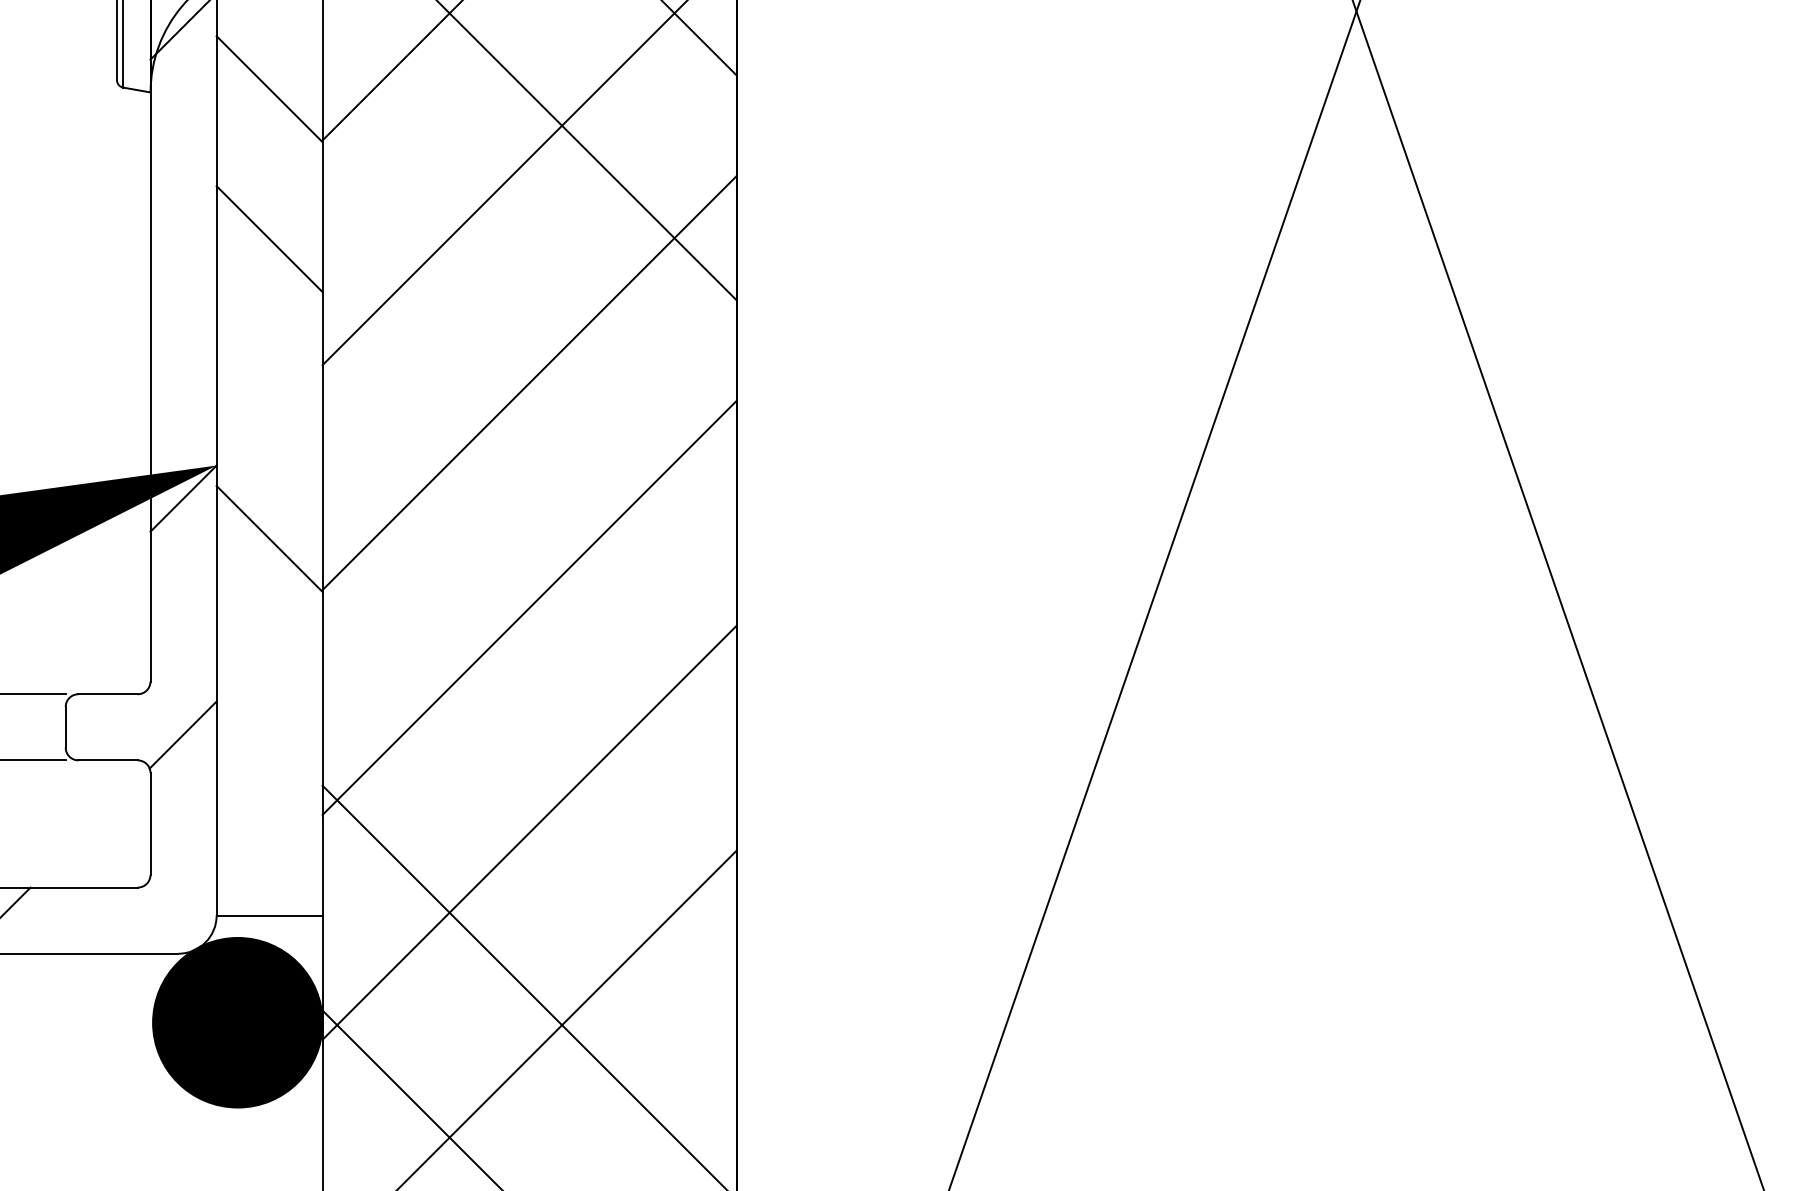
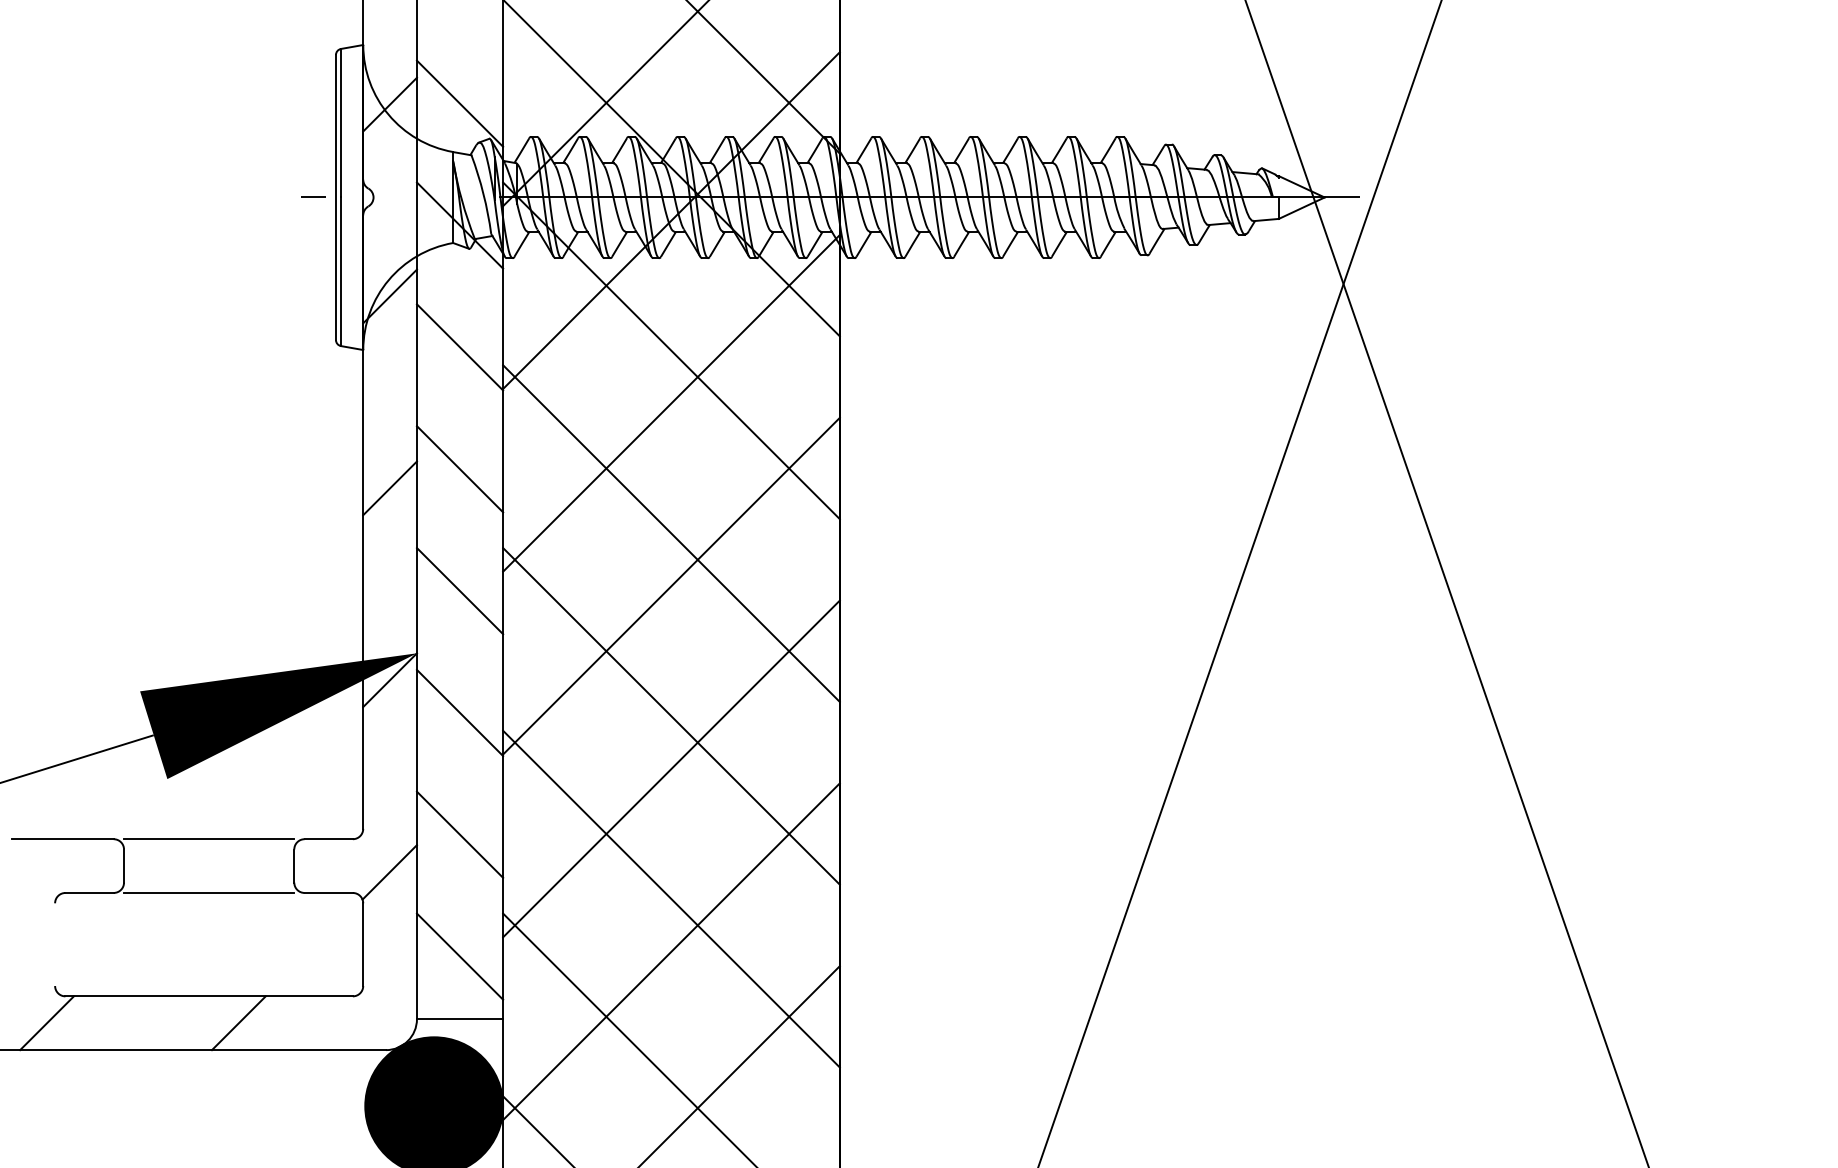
line: (182, 262) -> (389, 488), added
line: (529, 318) -> (671, 533), added
line: (268, 389) -> (459, 591), added
line: (529, 543) -> (671, 716), added
line: (268, 688) -> (459, 834), added
line: (529, 767) -> (671, 898), added
line: (268, 838) -> (459, 956), added

